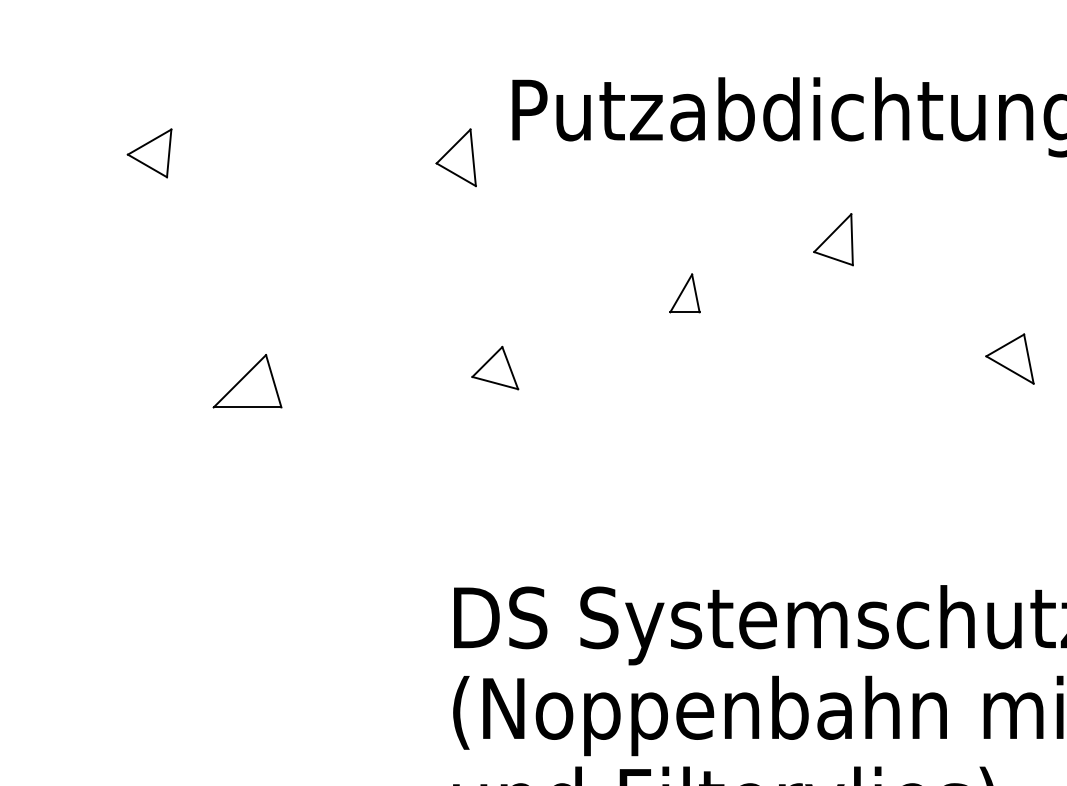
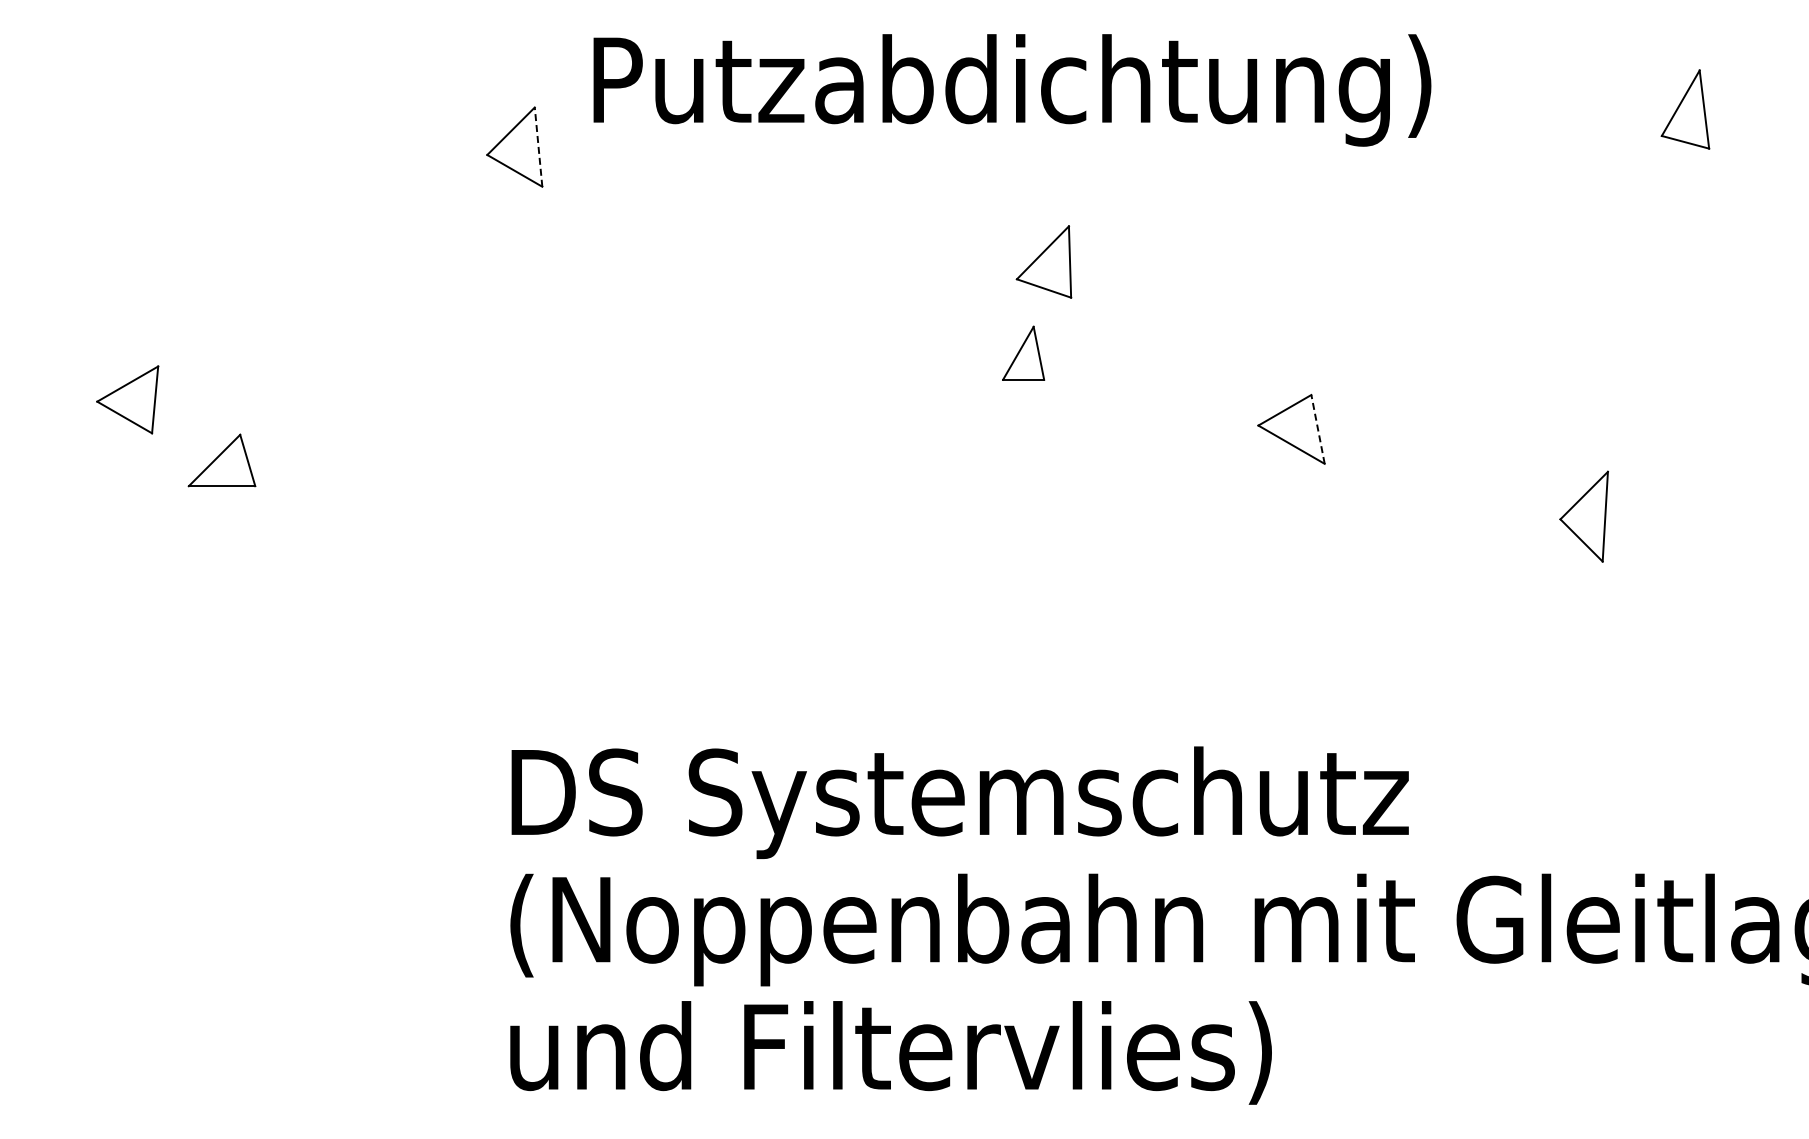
part: (149, 153) -> (127, 399), moved
line: (473, 158) -> (538, 147), solid -> dashed
part: (684, 292) -> (1023, 352), moved
line: (1028, 358) -> (1317, 428), solid -> dashed
part: (495, 367) -> (569, 441), removed
part: (247, 381) -> (221, 460), size x0.7

